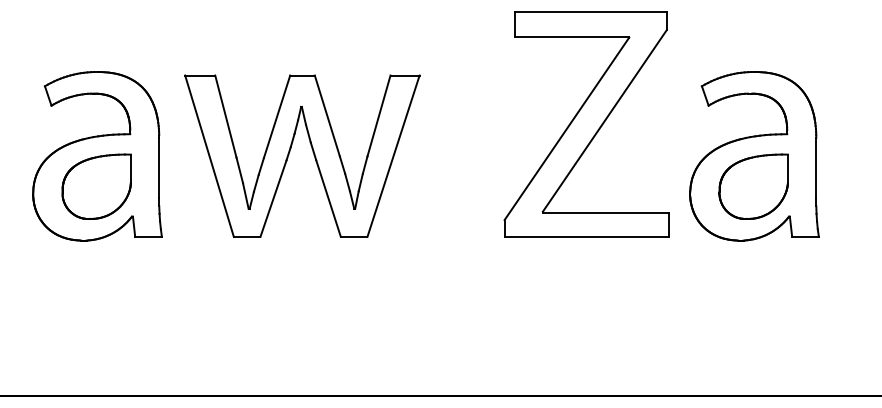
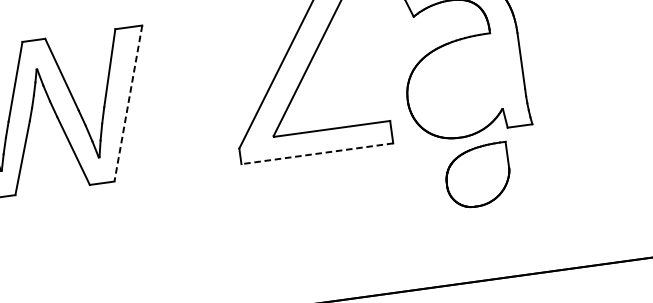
line: (393, 156) -> (128, 103), solid -> dashed
part: (753, 186) -> (477, 175), moved
line: (586, 236) -> (317, 153), solid -> dashed

